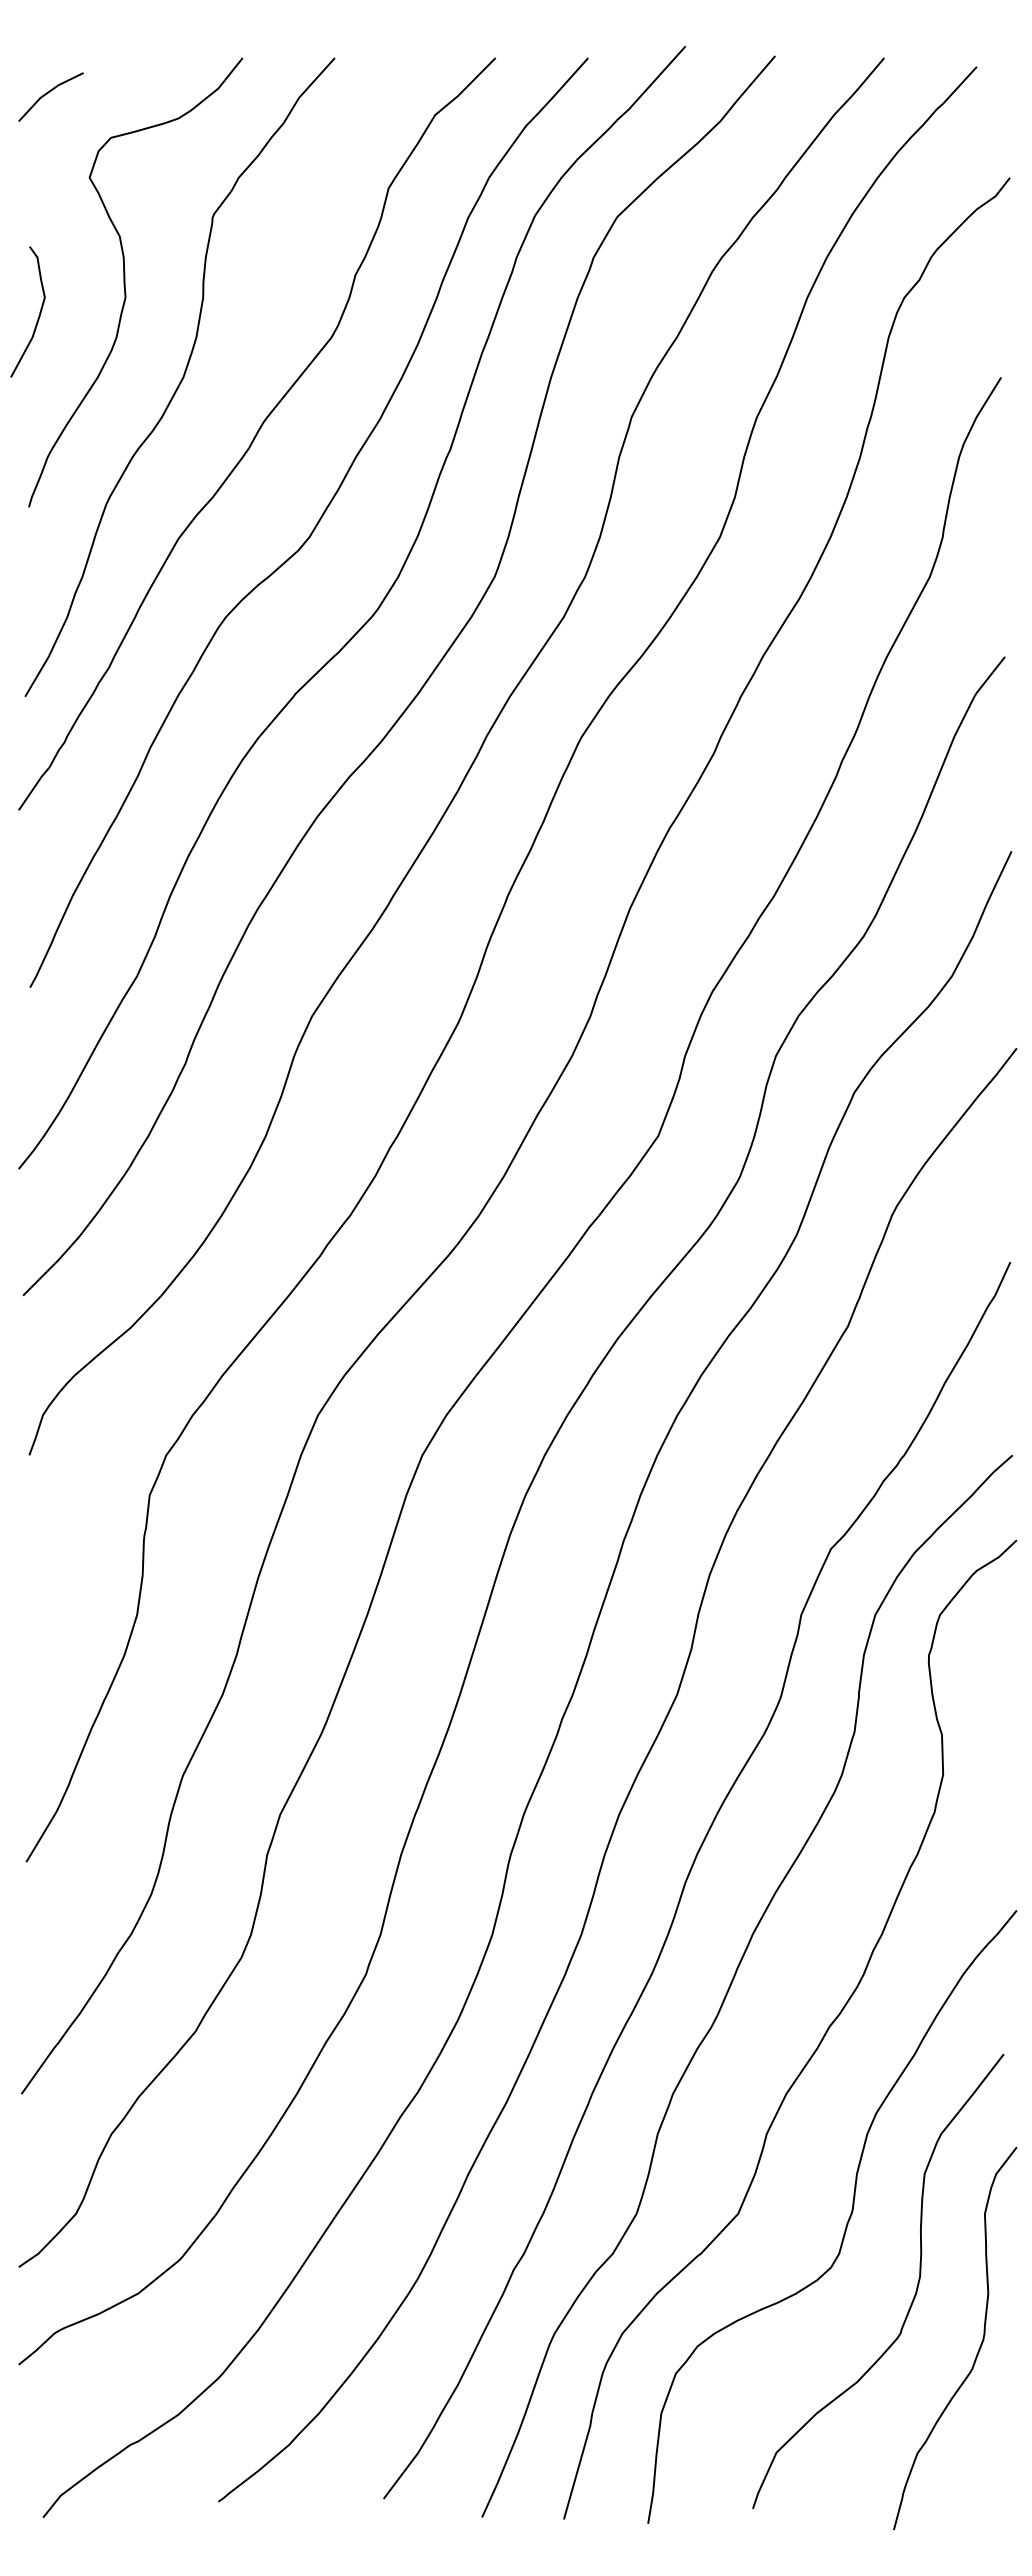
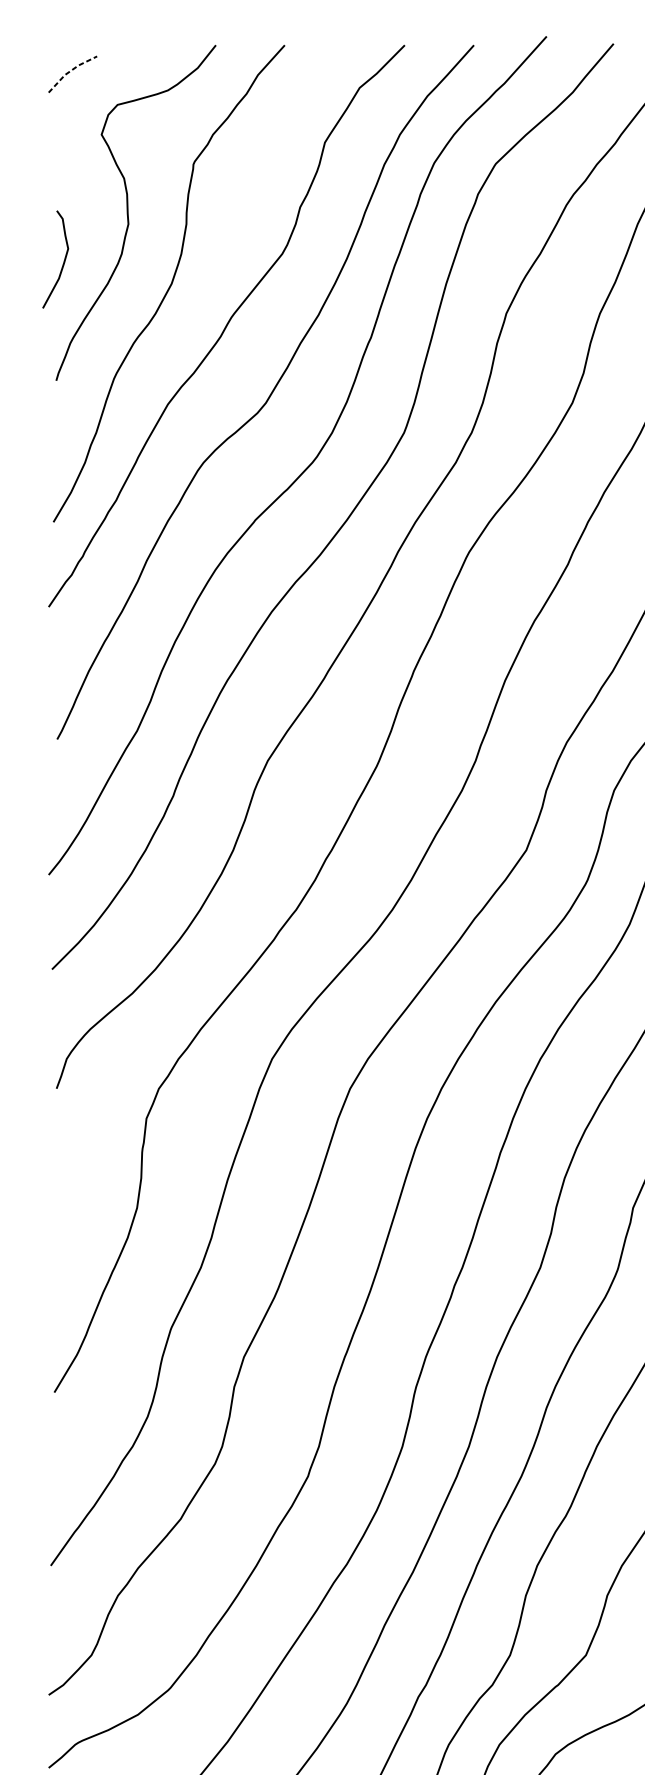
line: (47, 92) -> (70, 71), solid -> dashed
curve: (38, 315) -> (63, 262), moved

